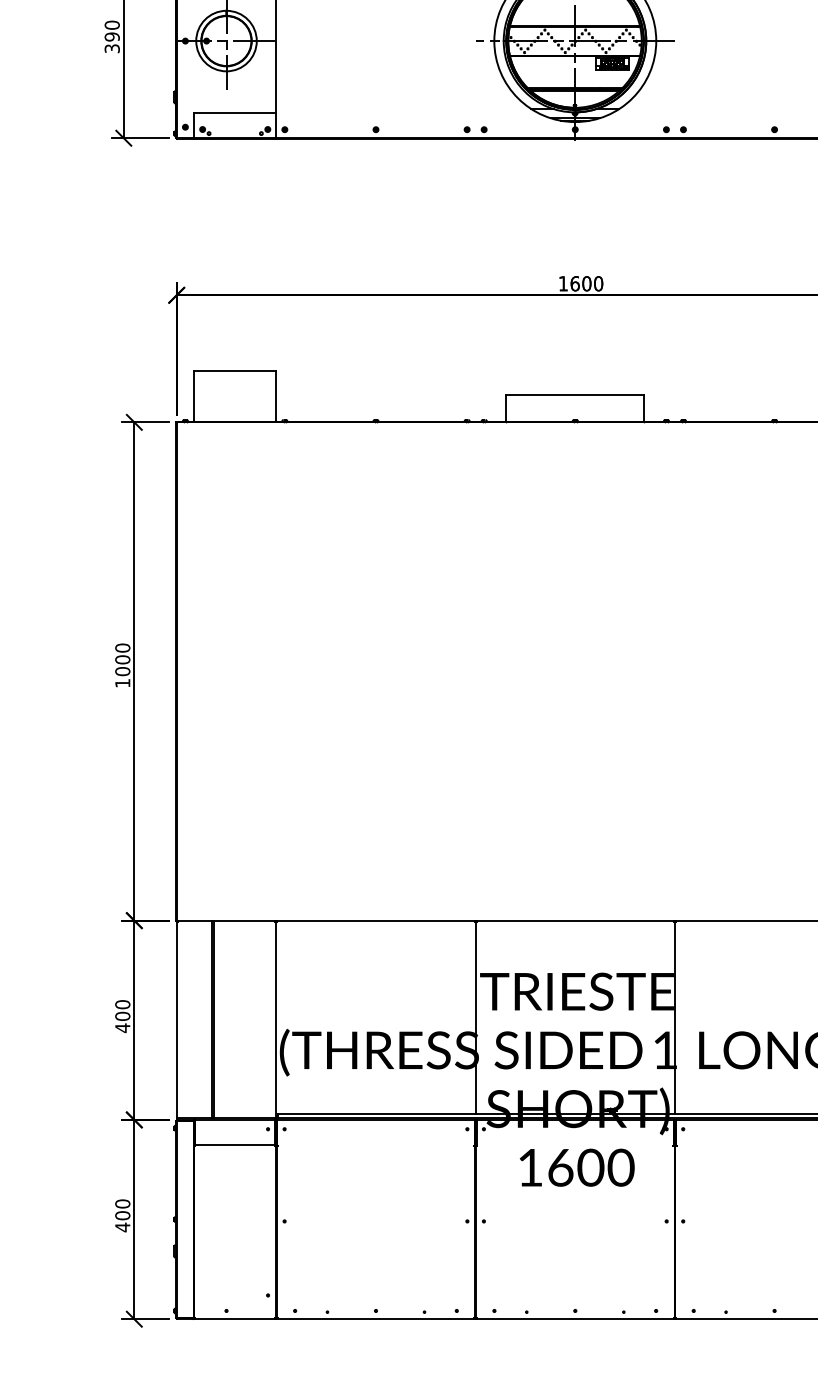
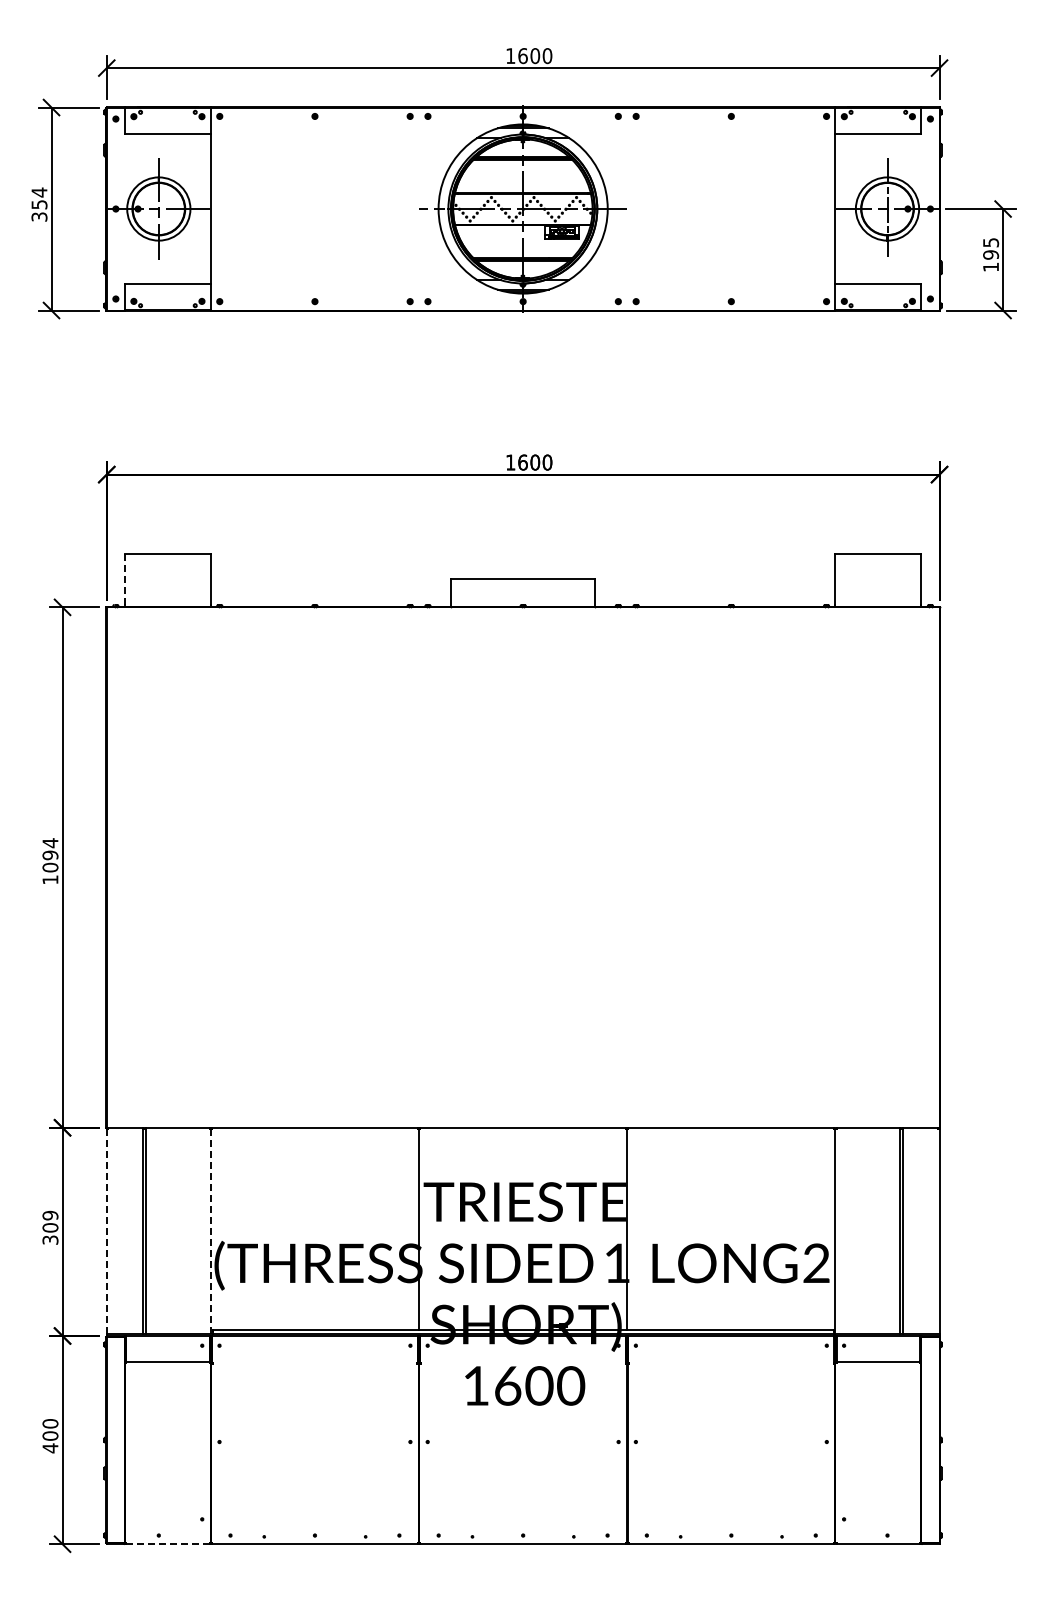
text: (112, 31) -> (39, 198), 390 -> 354
line: (194, 395) -> (125, 579), solid -> dashed
text: (122, 654) -> (50, 849), 1000 -> 1094
text: (122, 1017) -> (50, 1228), 400 -> 309
line: (176, 1019) -> (106, 1231), solid -> dashed
line: (275, 1019) -> (210, 1231), solid -> dashed
line: (234, 1319) -> (167, 1544), solid -> dashed

